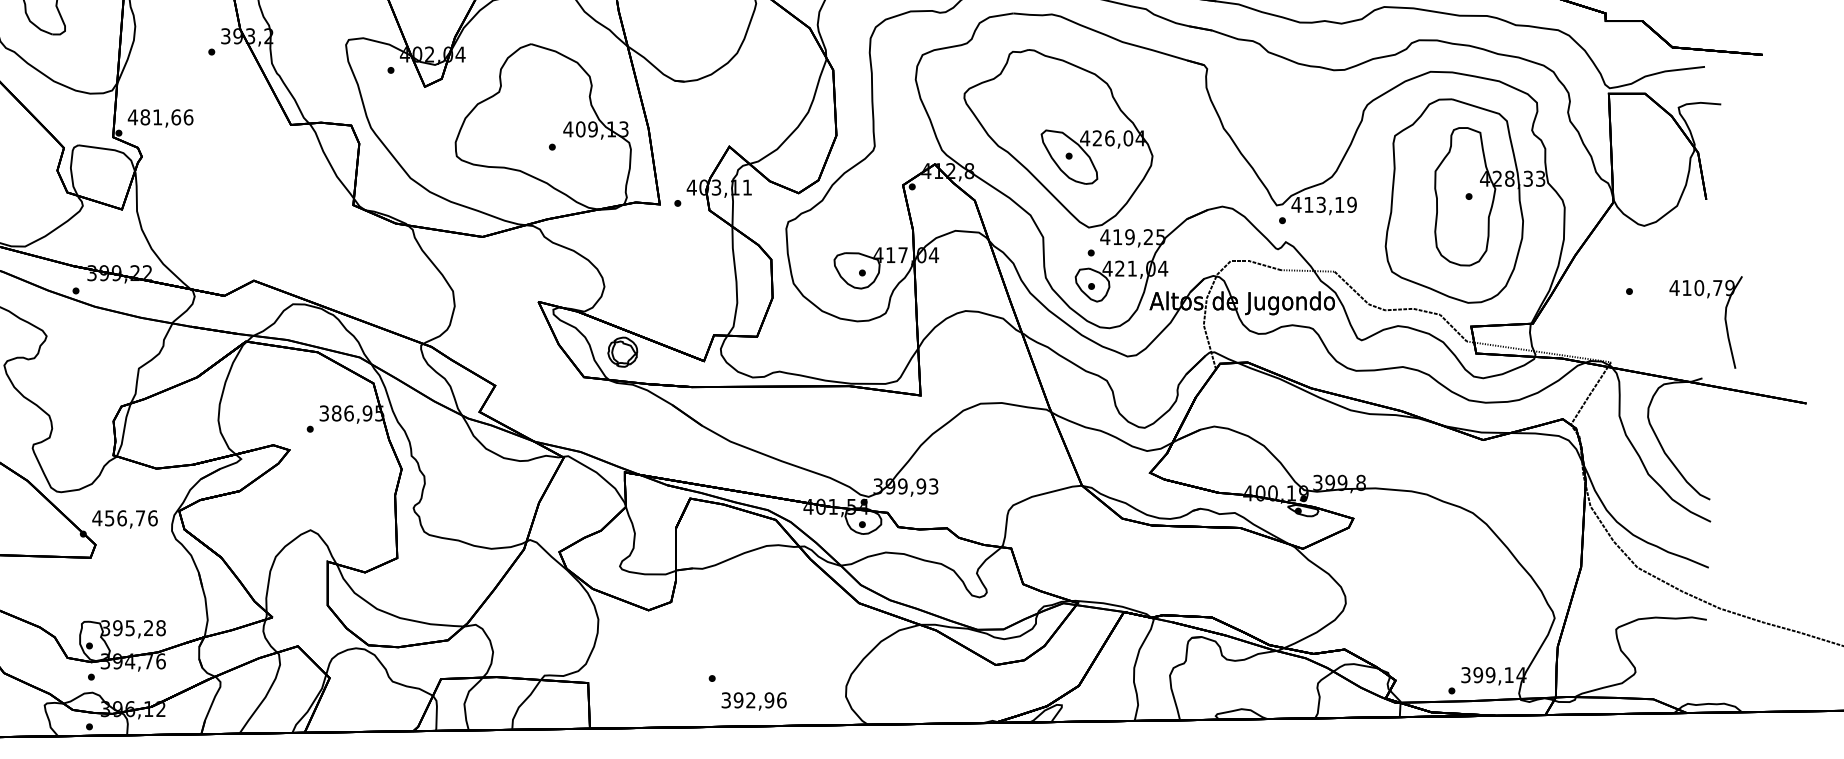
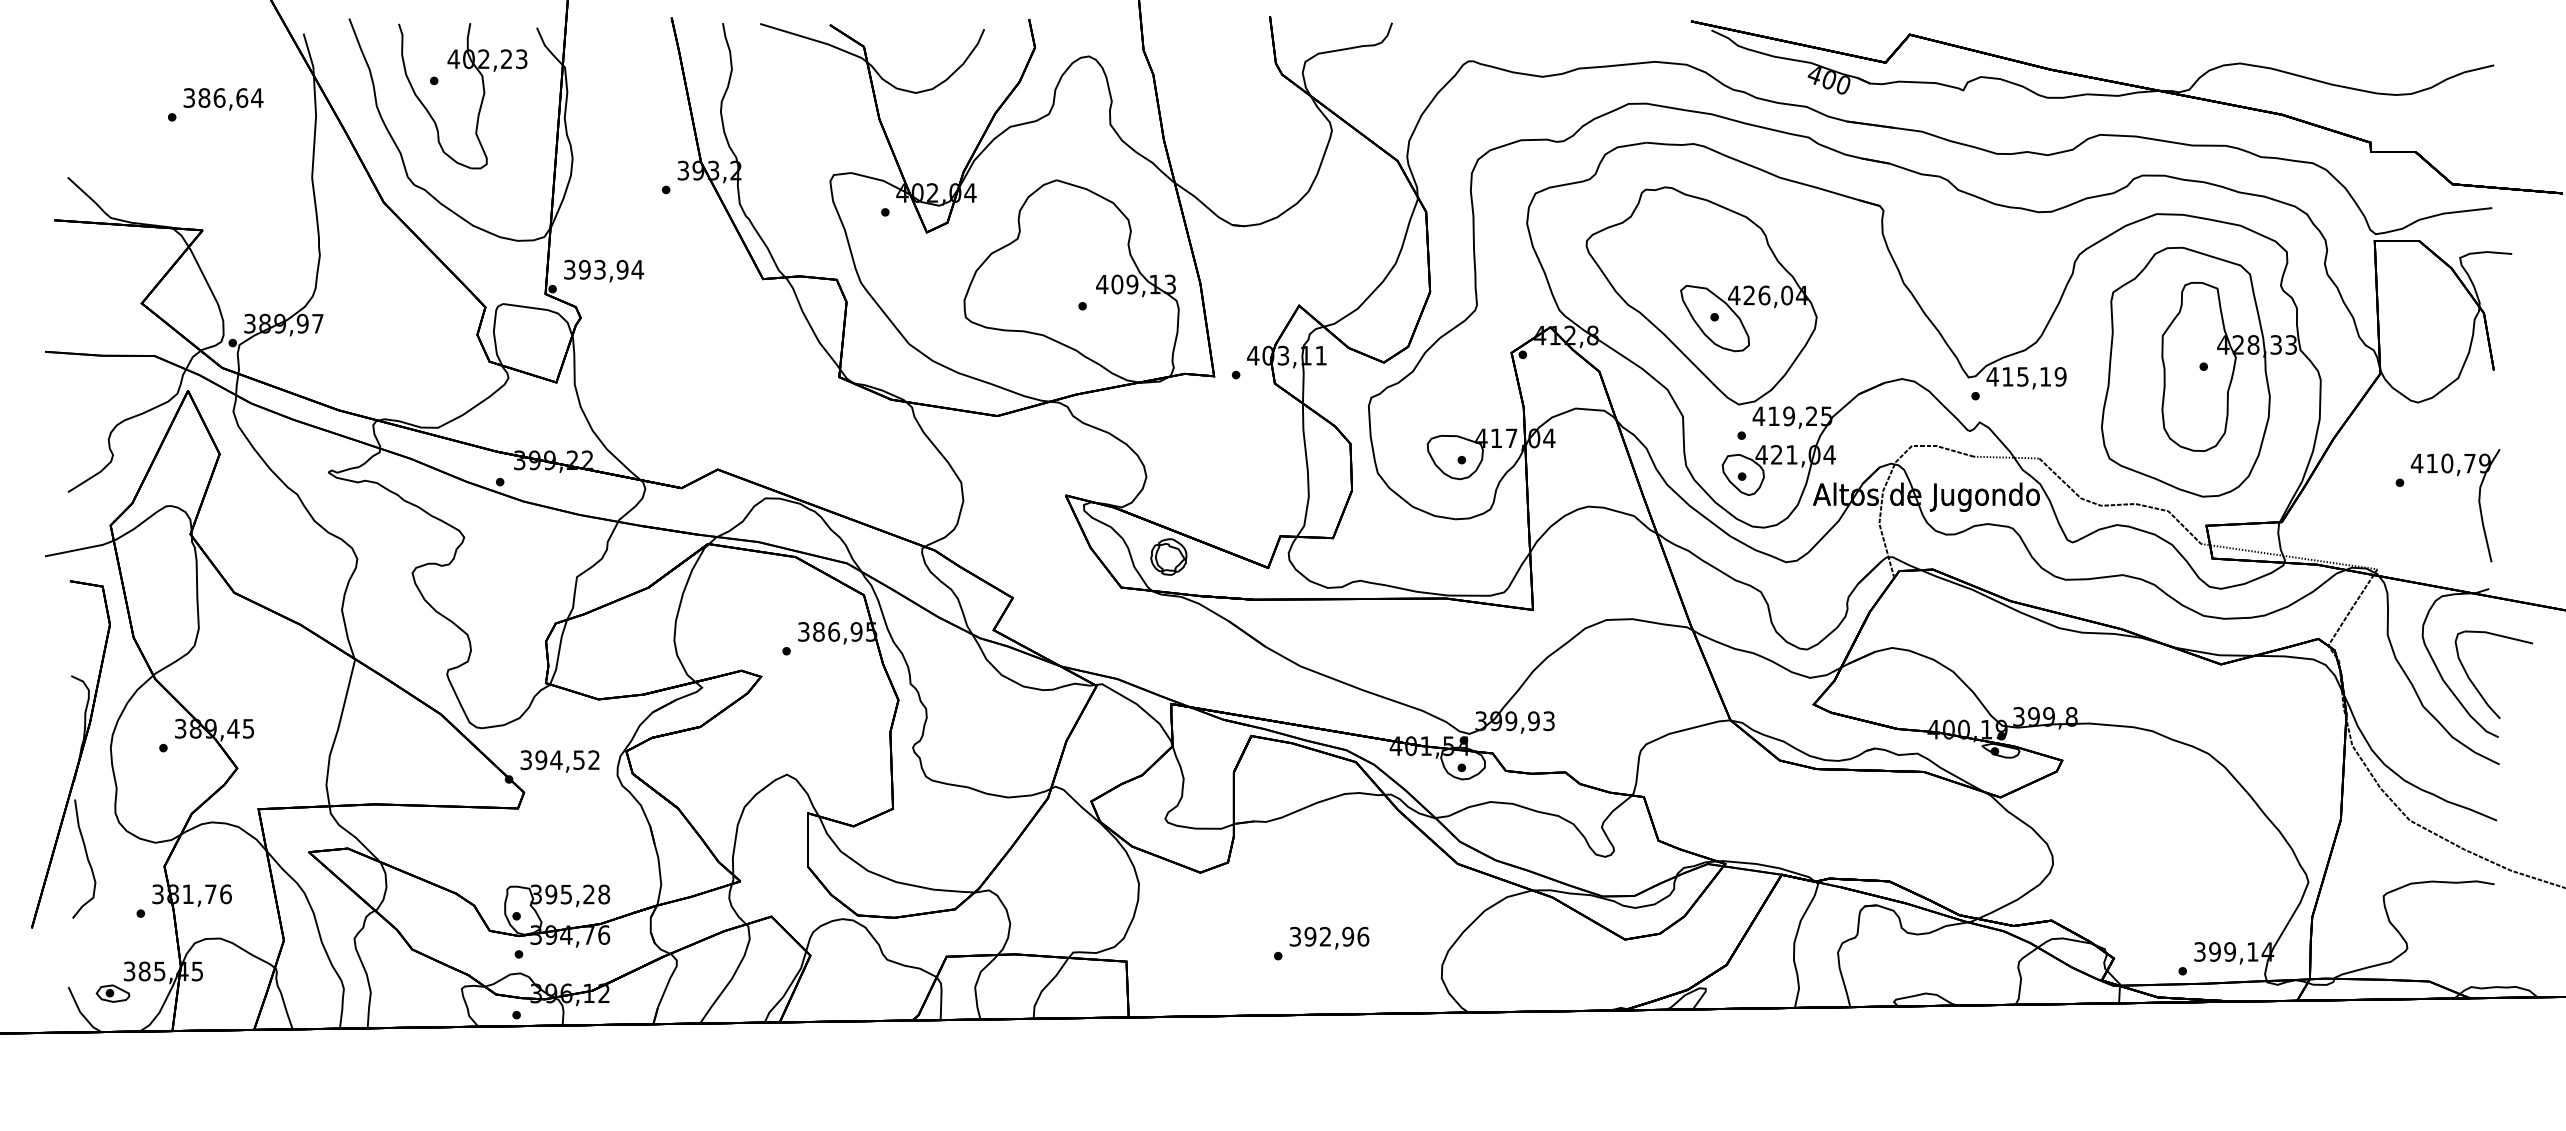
text: (160, 117) -> (603, 269), 481,66 -> 393,94
text: (1320, 204) -> (2022, 376), 413,19 -> 415,19
part: (1724, 321) -> (2478, 504), moved
part: (1691, 457) -> (2475, 685), added
text: (125, 518) -> (560, 760), 456,76 -> 394,52
text: (754, 700) -> (1329, 937), moved

